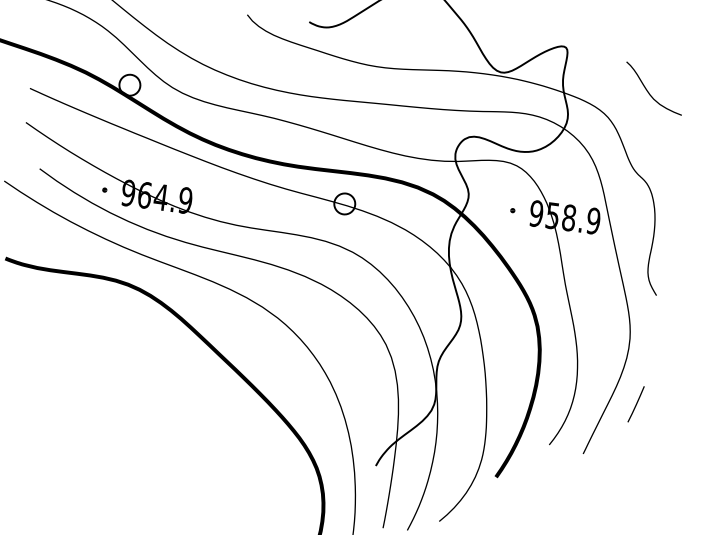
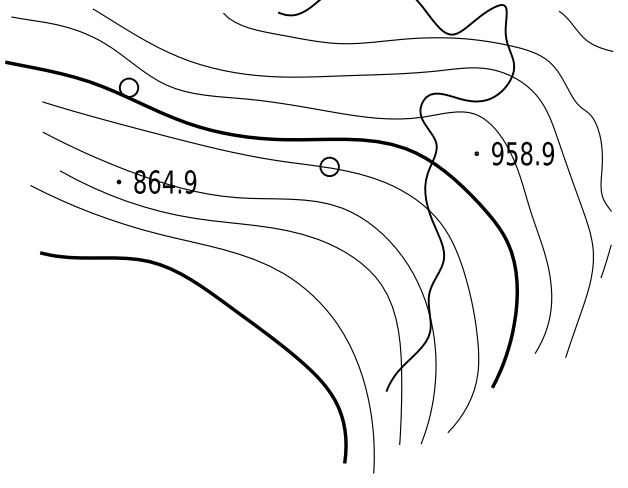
text: (127, 192) -> (139, 181), 964.9 -> 864.9
line: (635, 404) -> (605, 261), moved

